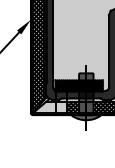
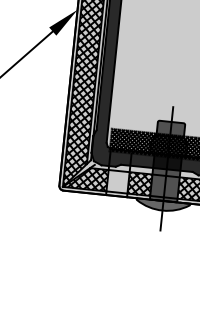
hatch: (44, 107) -> (85, 178), added

